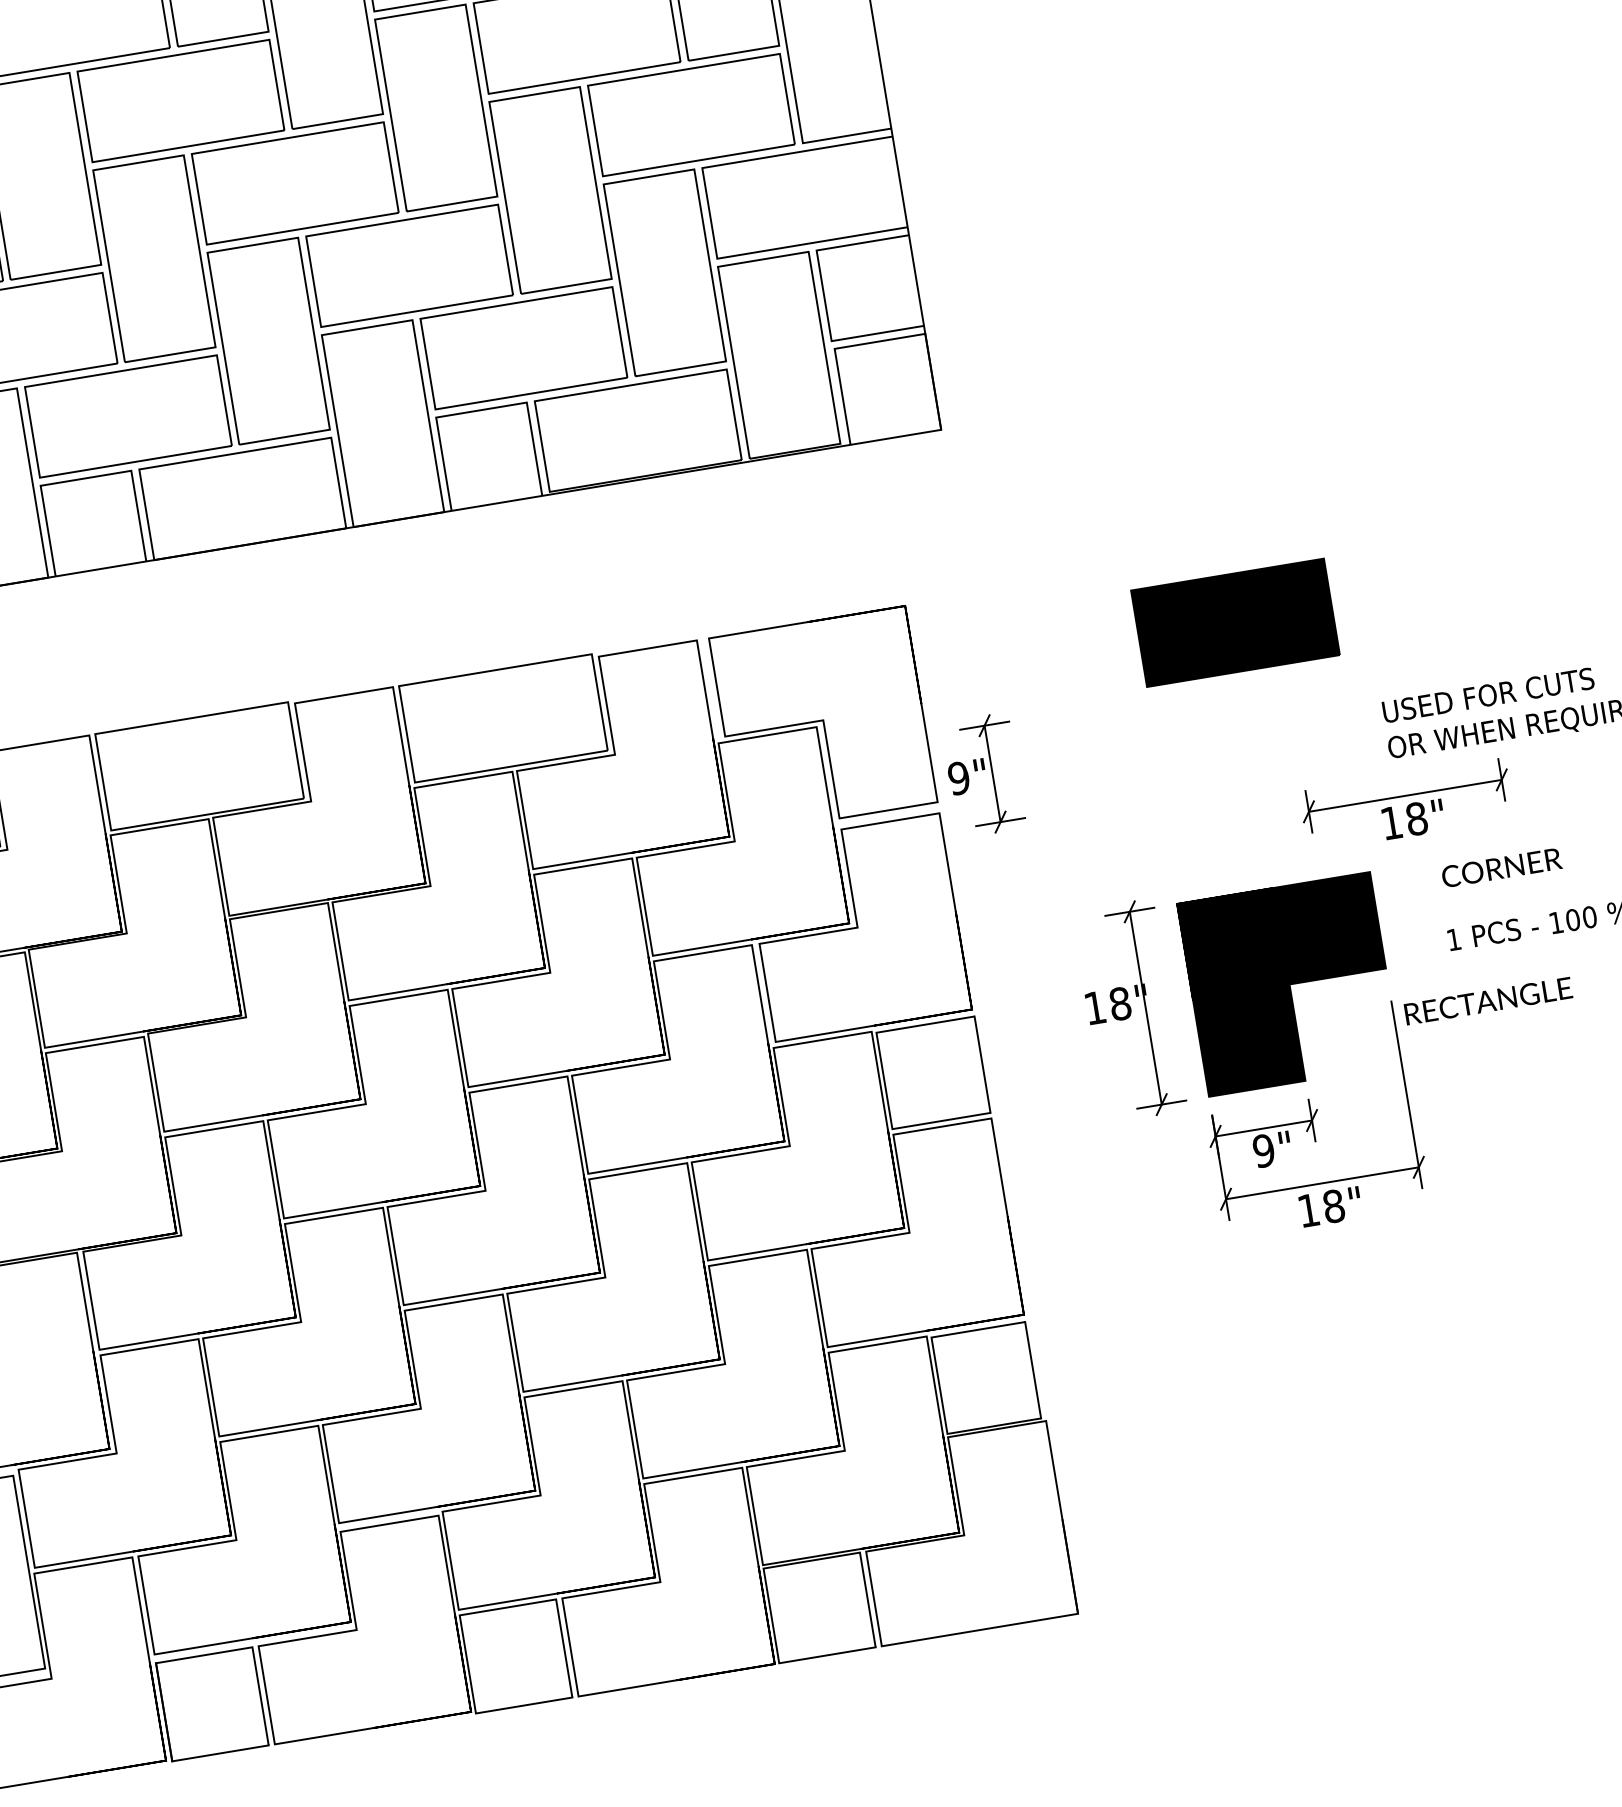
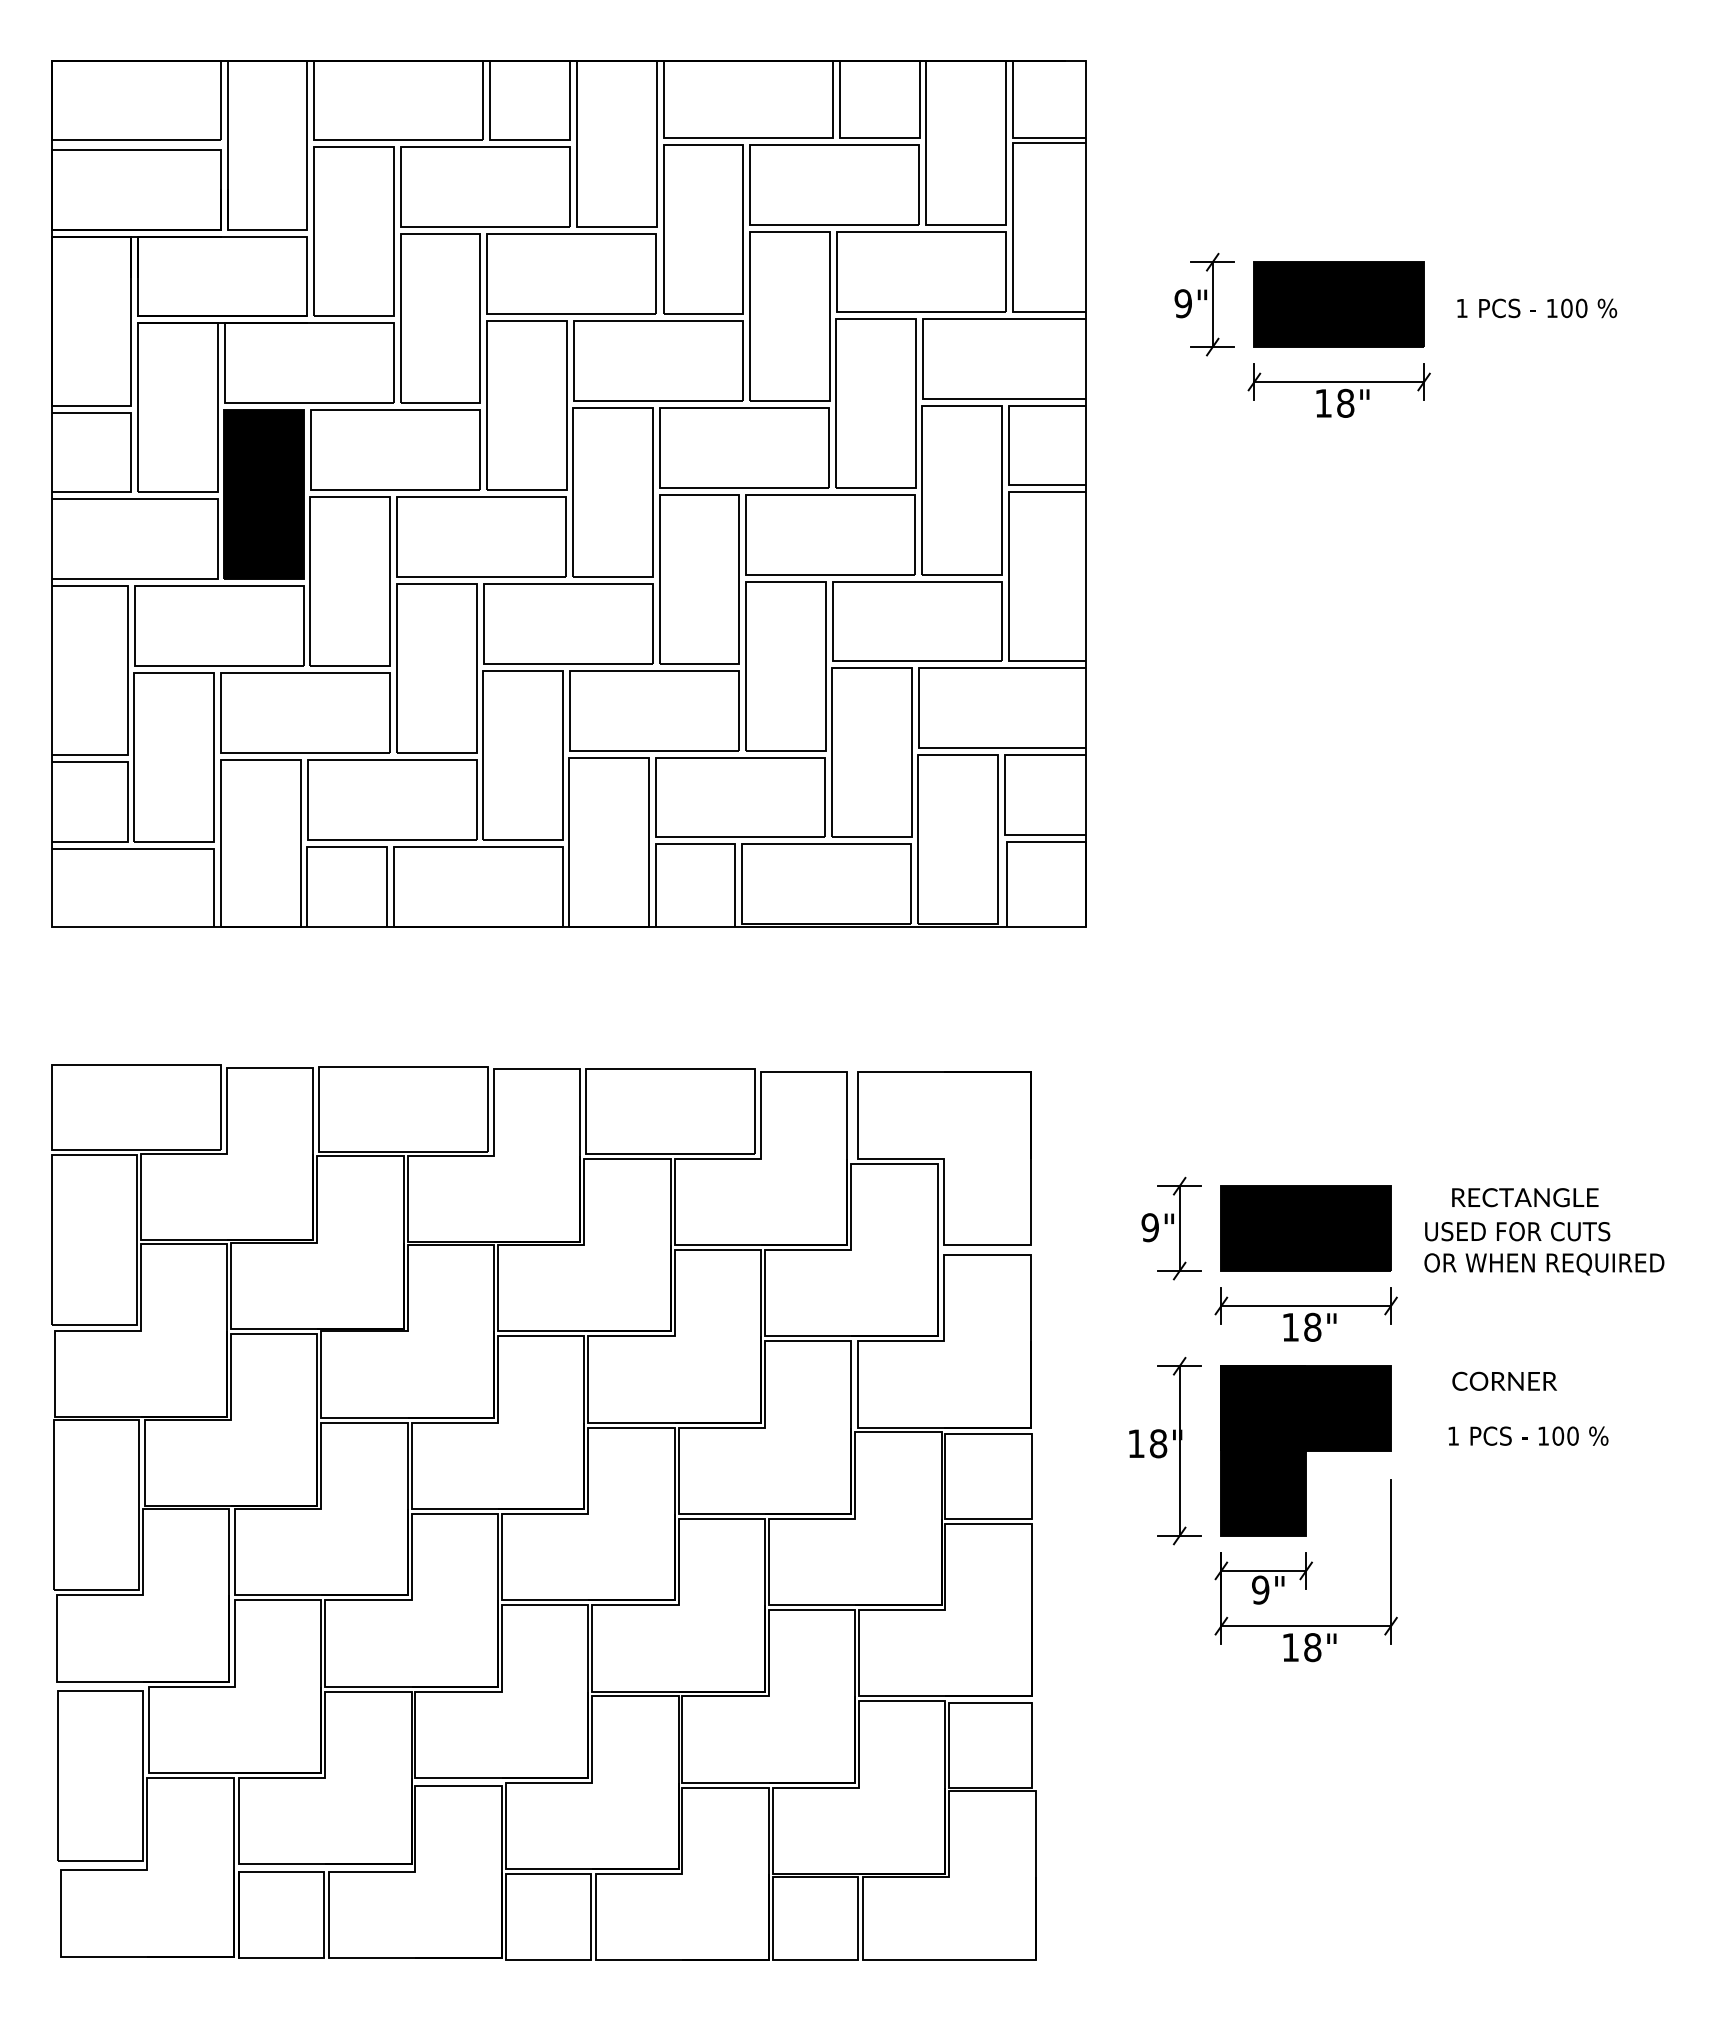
part: (1234, 622) -> (1305, 1228), moved
part: (983, 775) -> (1171, 1228), moved
part: (1406, 805) -> (1305, 1314), moved
text: (1488, 1000) -> (1525, 1197), moved

